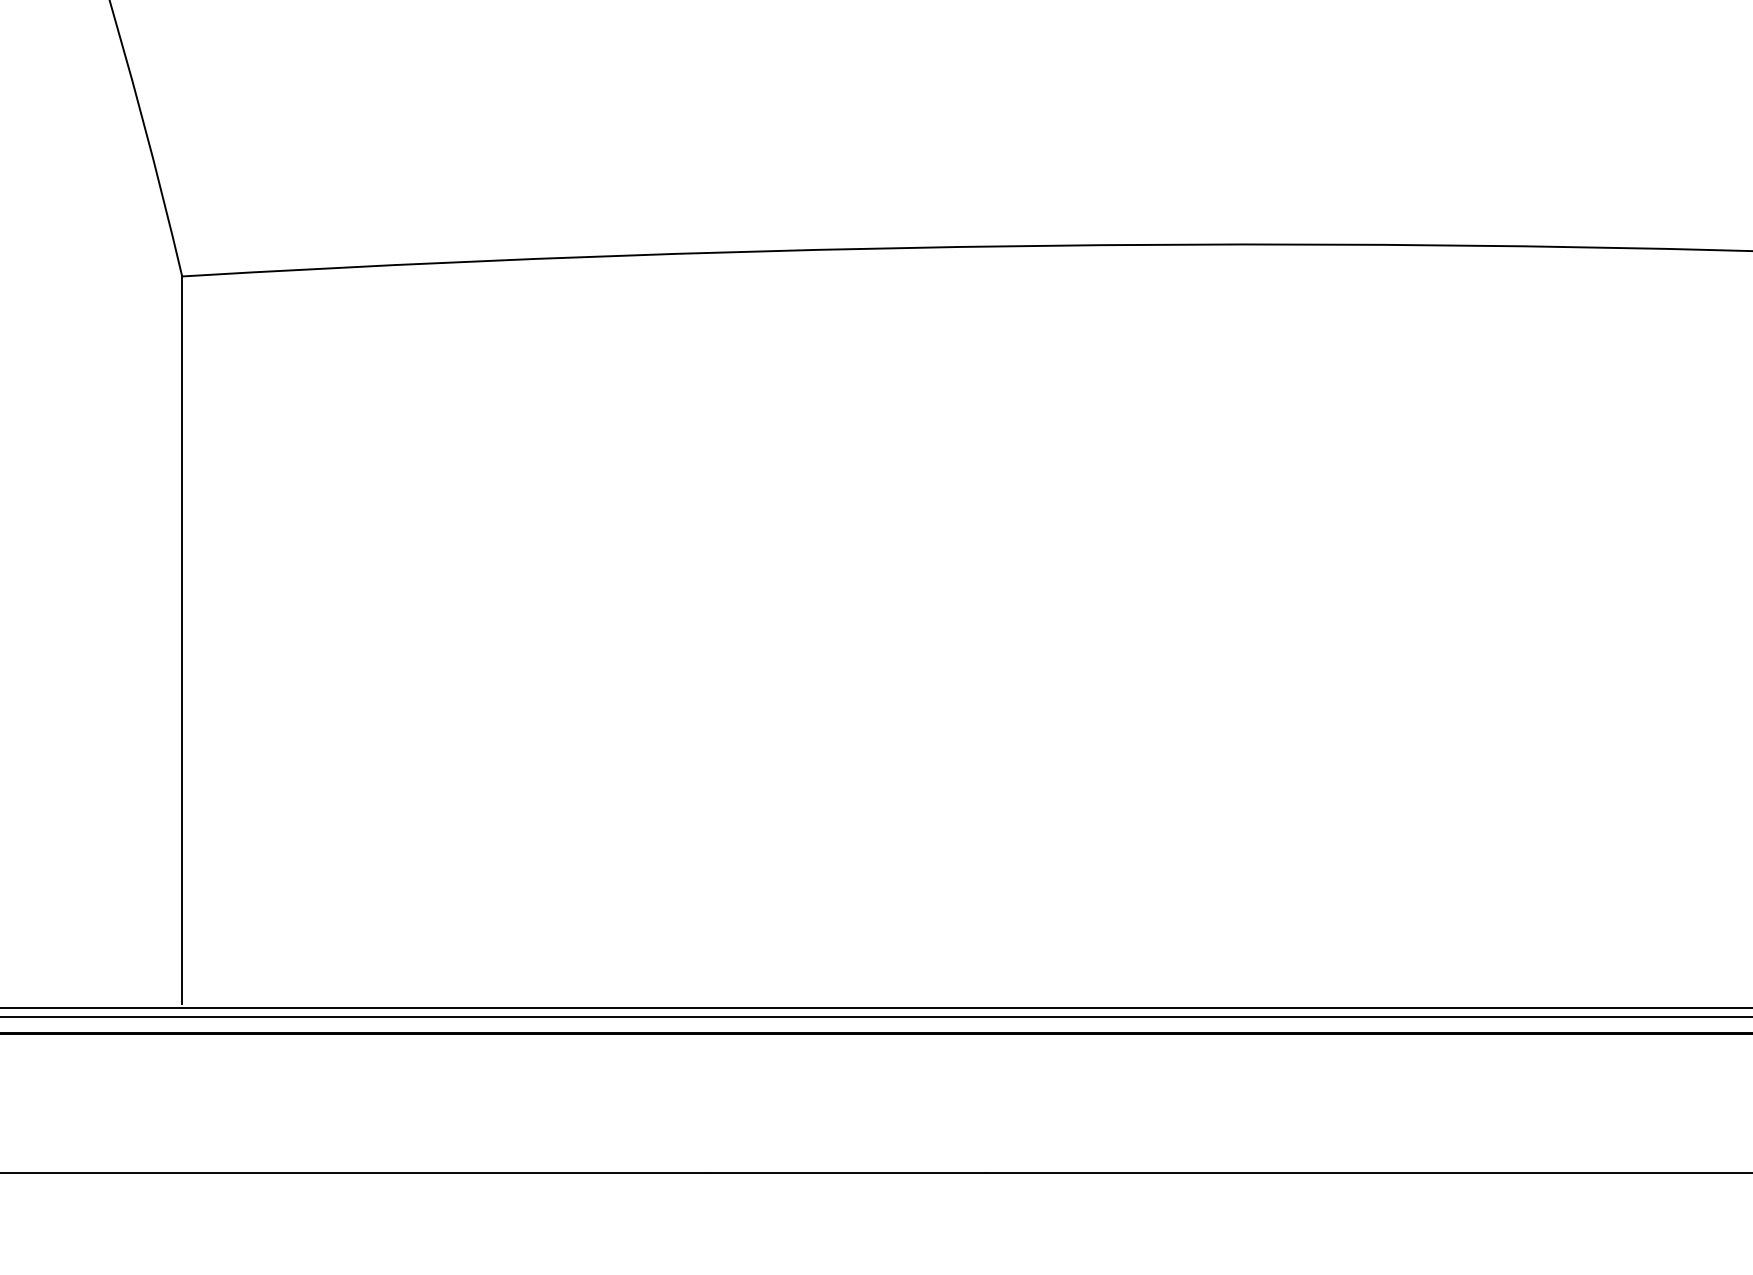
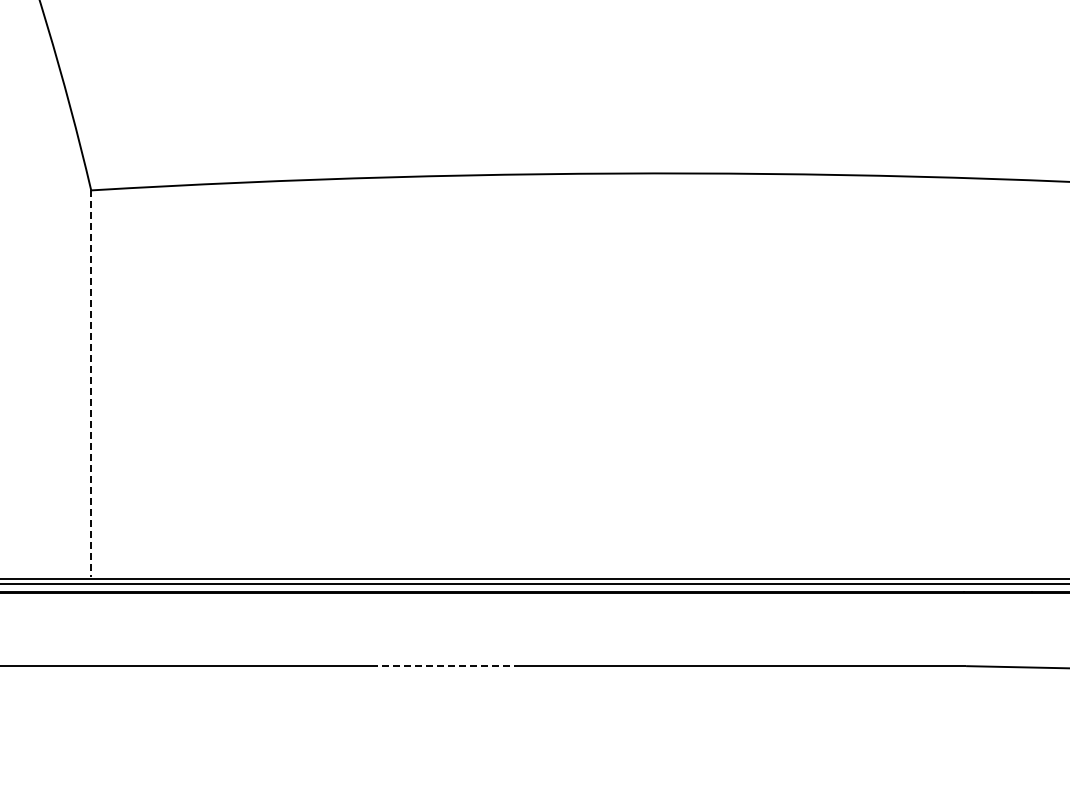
line: (182, 642) -> (91, 384), solid -> dashed
line: (847, 1173) -> (444, 666), solid -> dashed

